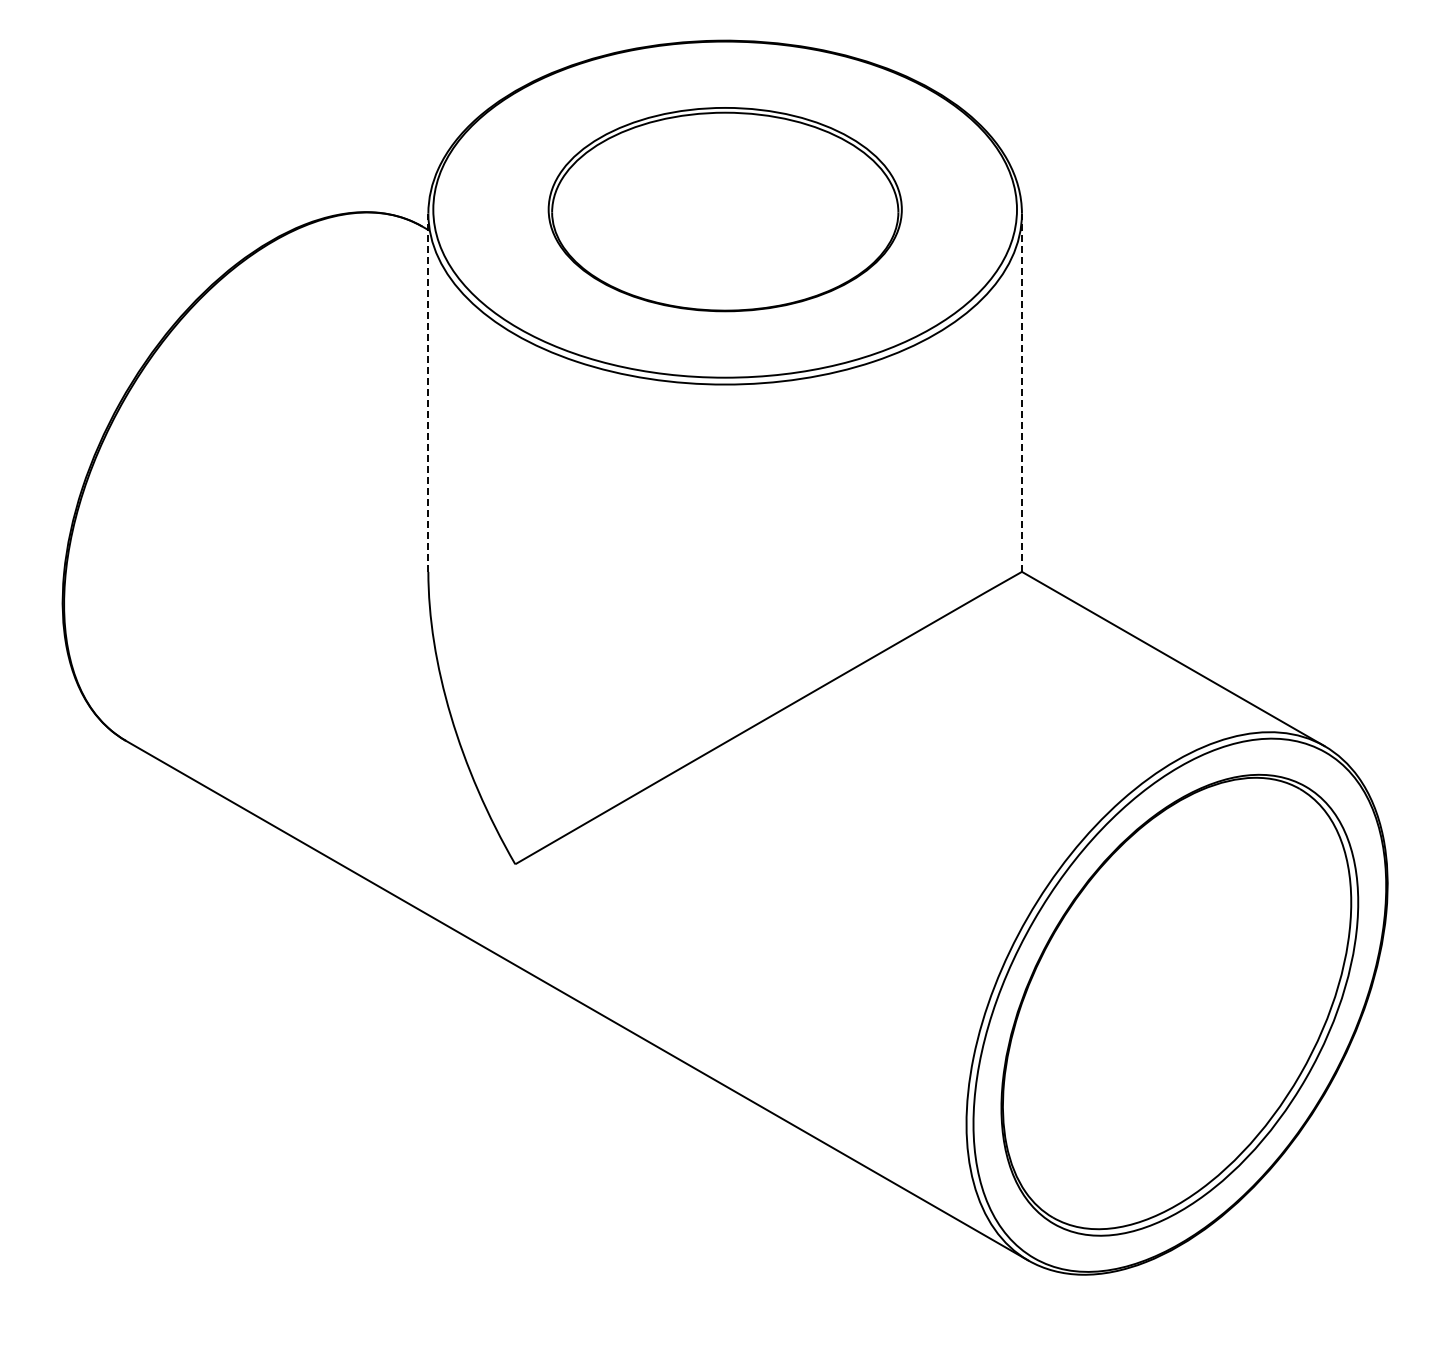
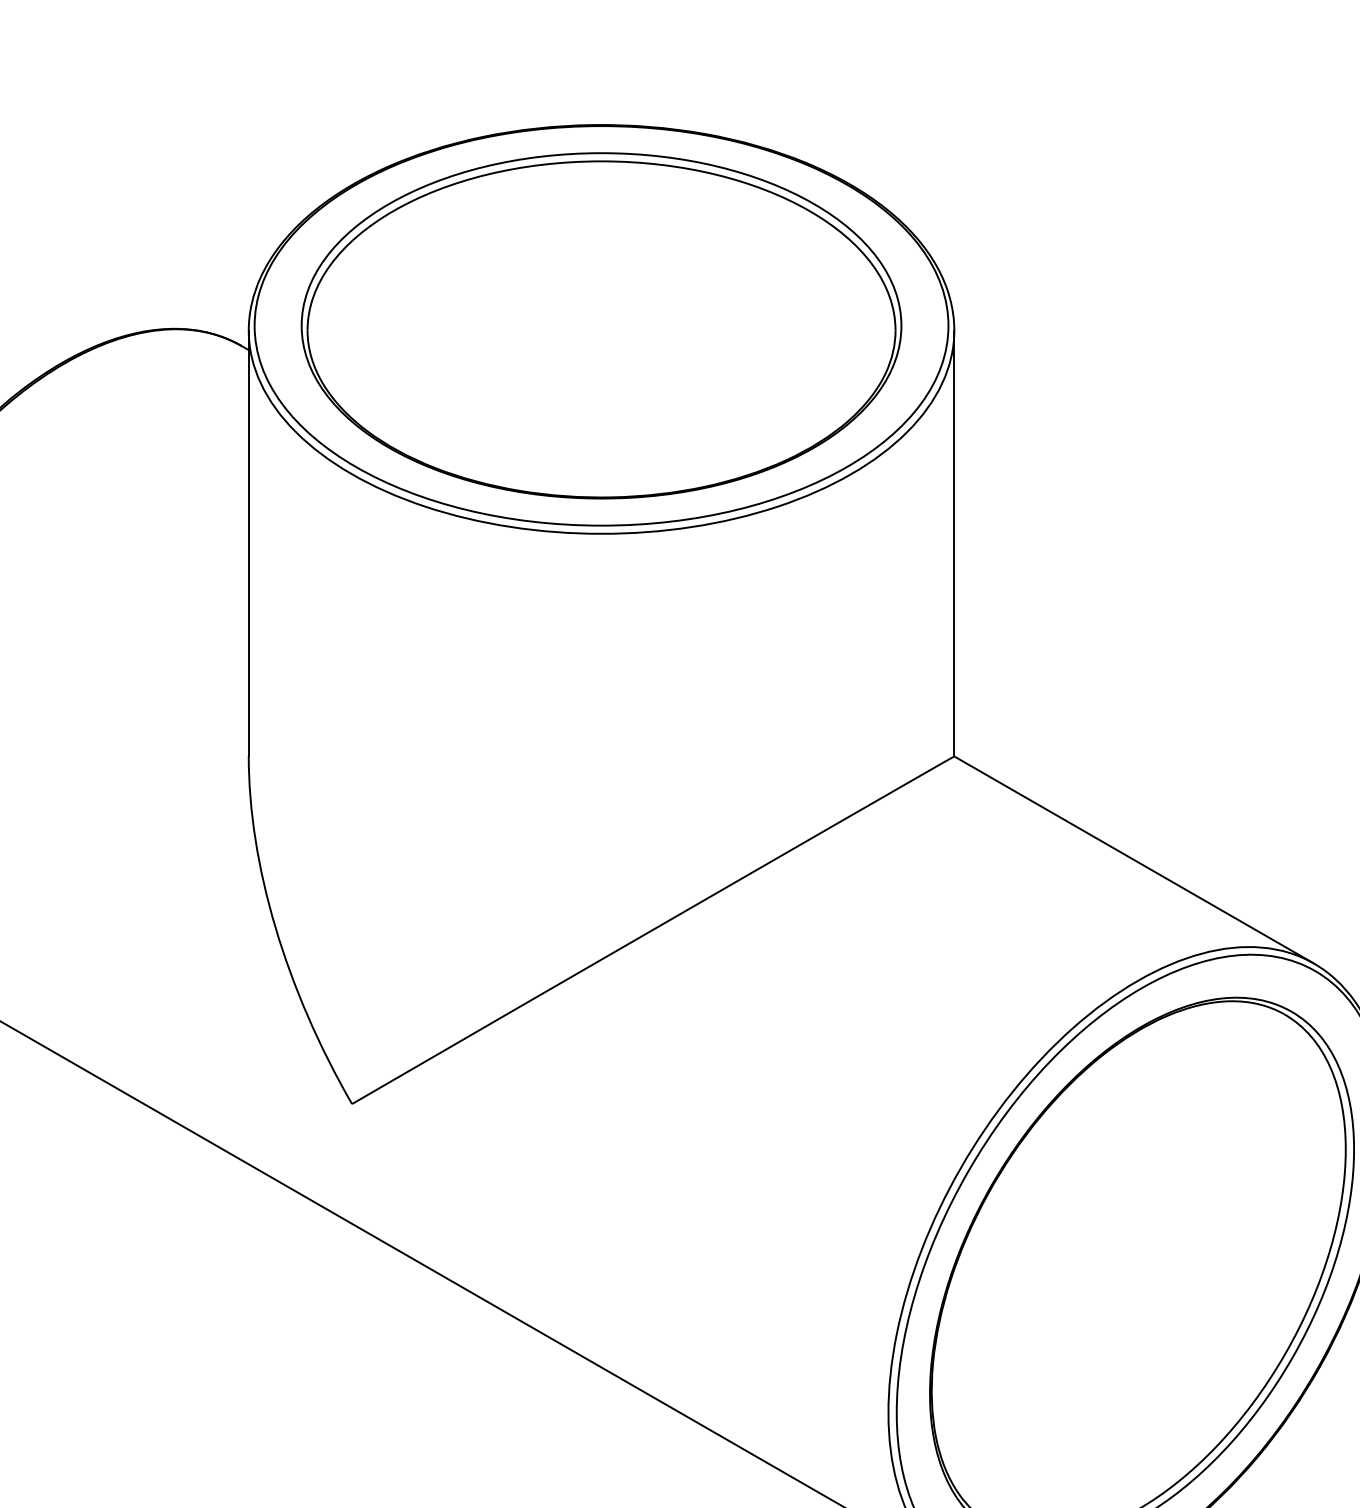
part: (725, 209) -> (601, 325), size x1.43
line: (428, 392) -> (248, 543), dashed -> solid
line: (1021, 392) -> (953, 543), dashed -> solid

